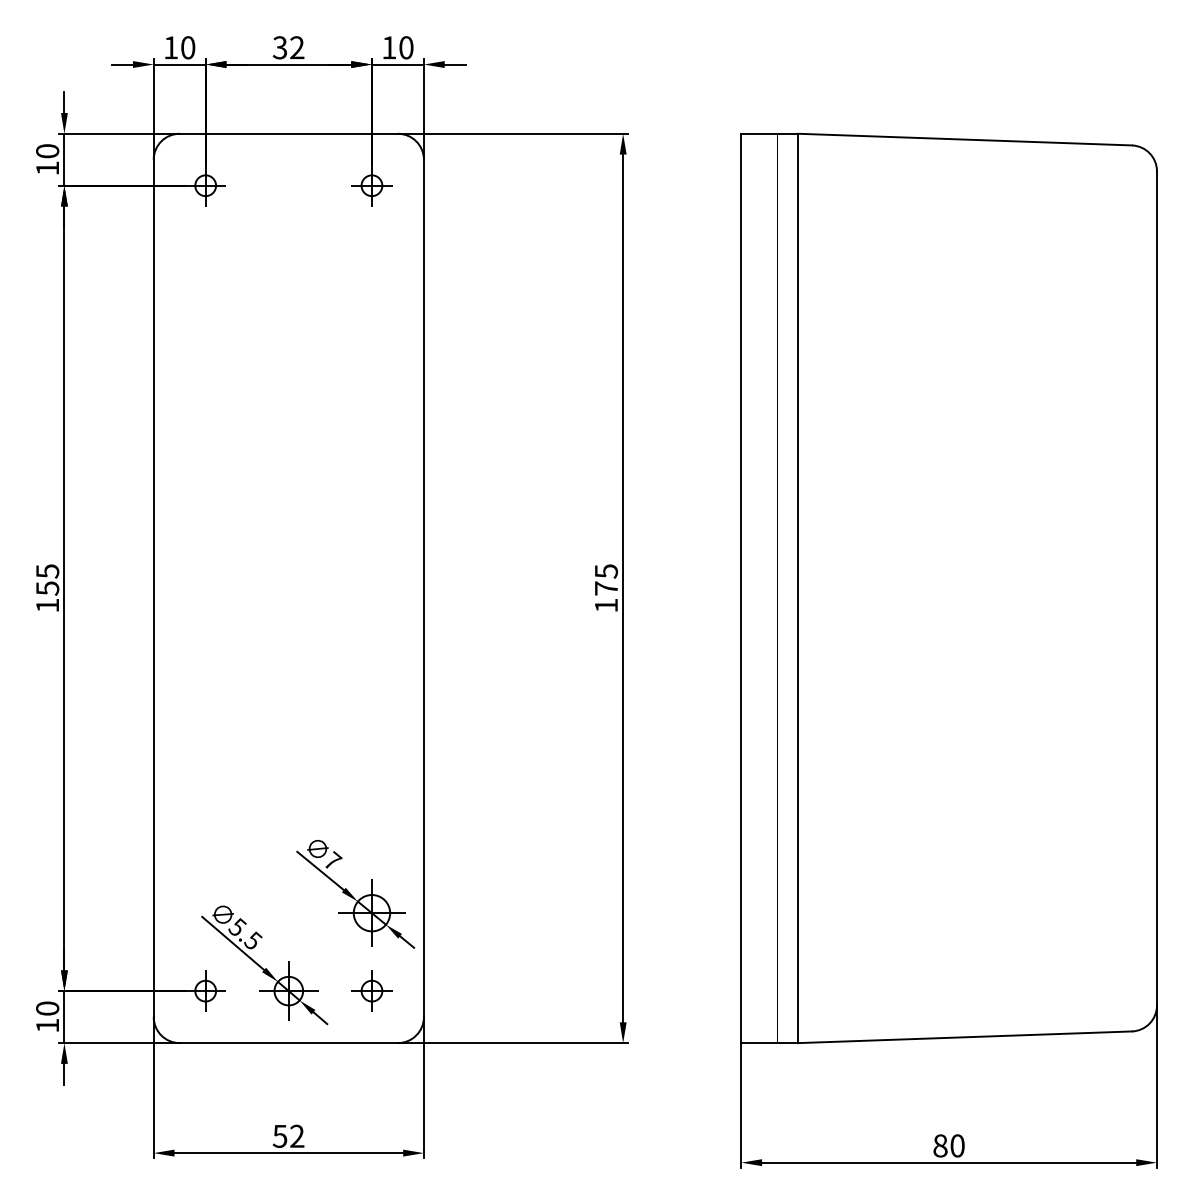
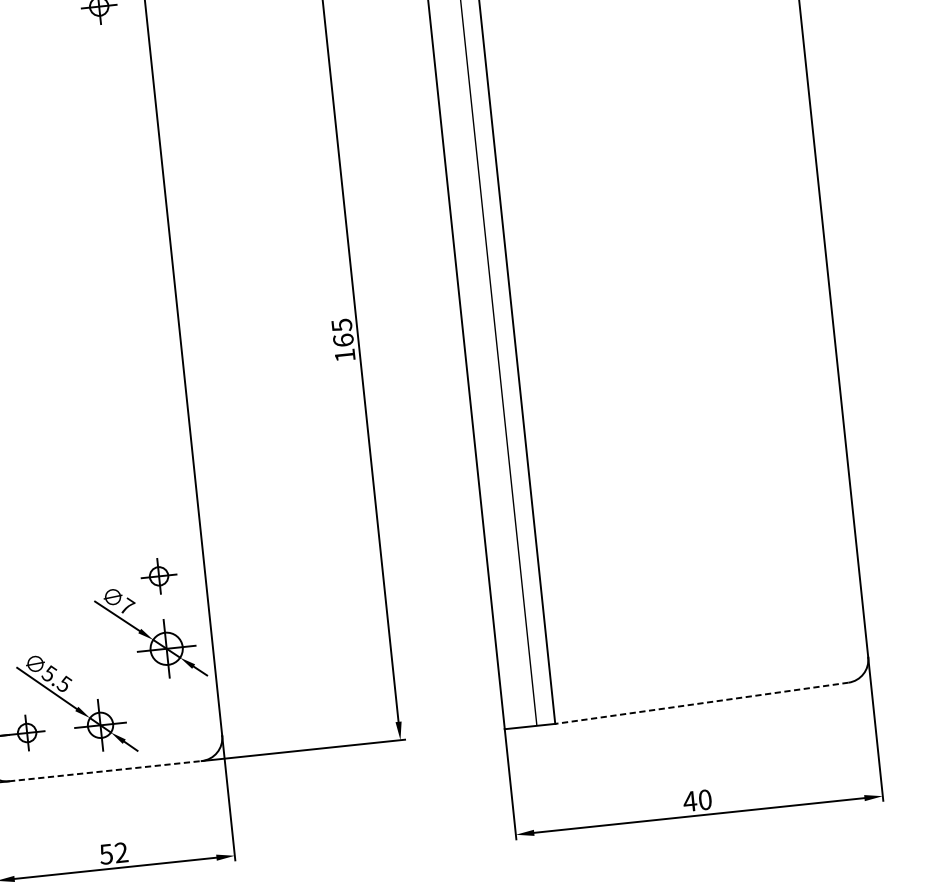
text: (606, 588) -> (343, 340), 175 -> 165
part: (371, 990) -> (158, 575), moved
line: (965, 1037) -> (702, 703), solid -> dashed
line: (289, 1043) -> (105, 771), solid -> dashed
text: (940, 1145) -> (690, 801), 80 -> 40

